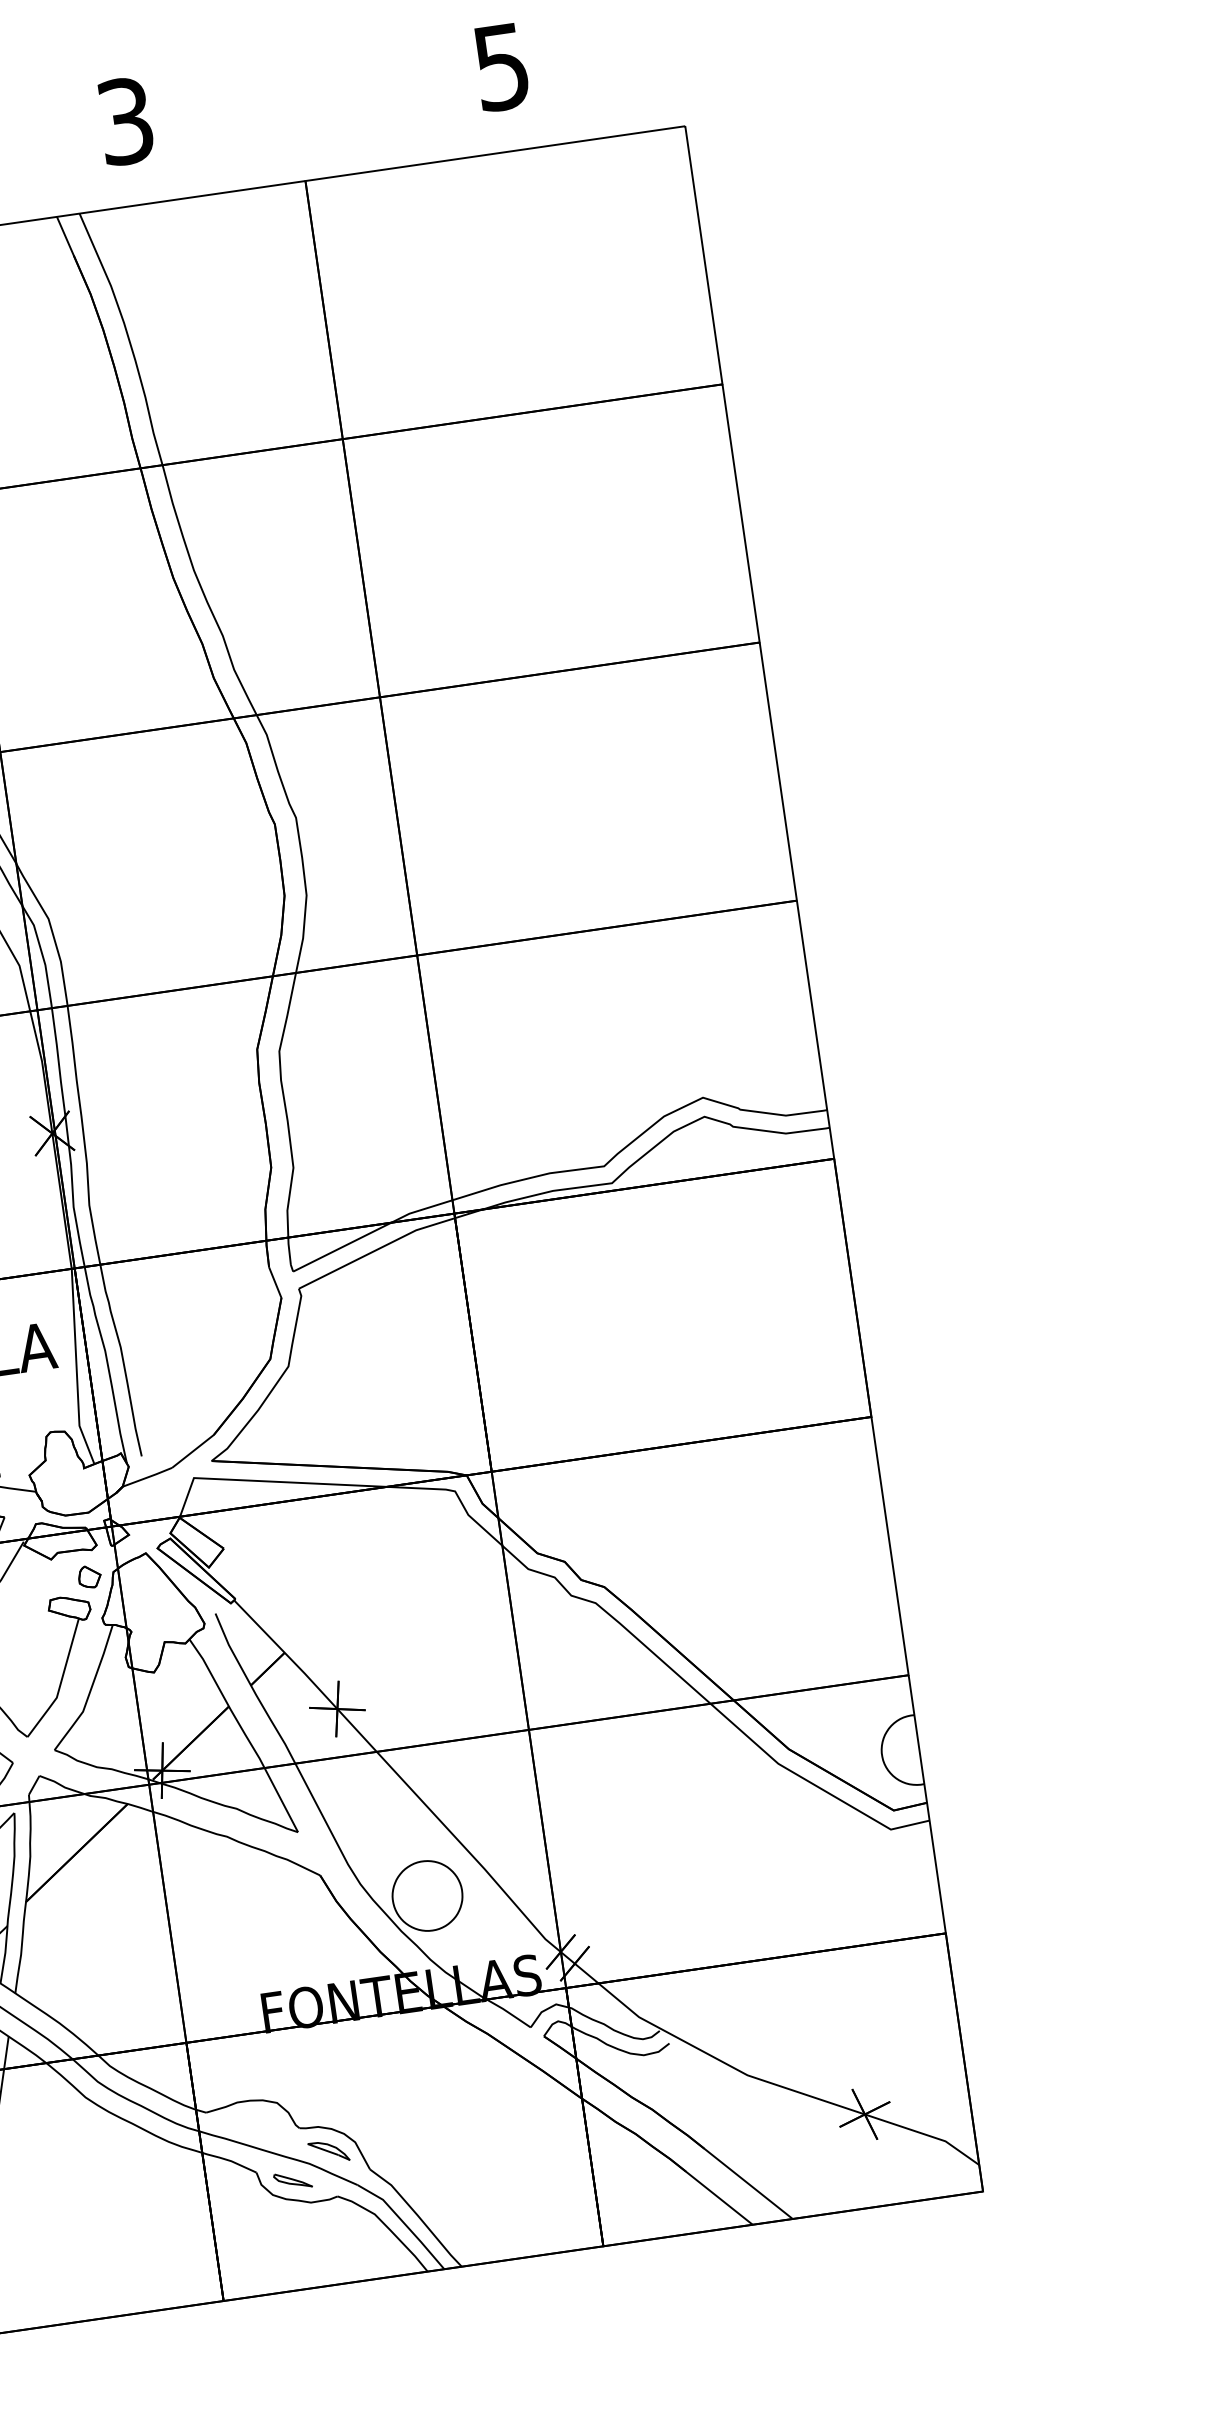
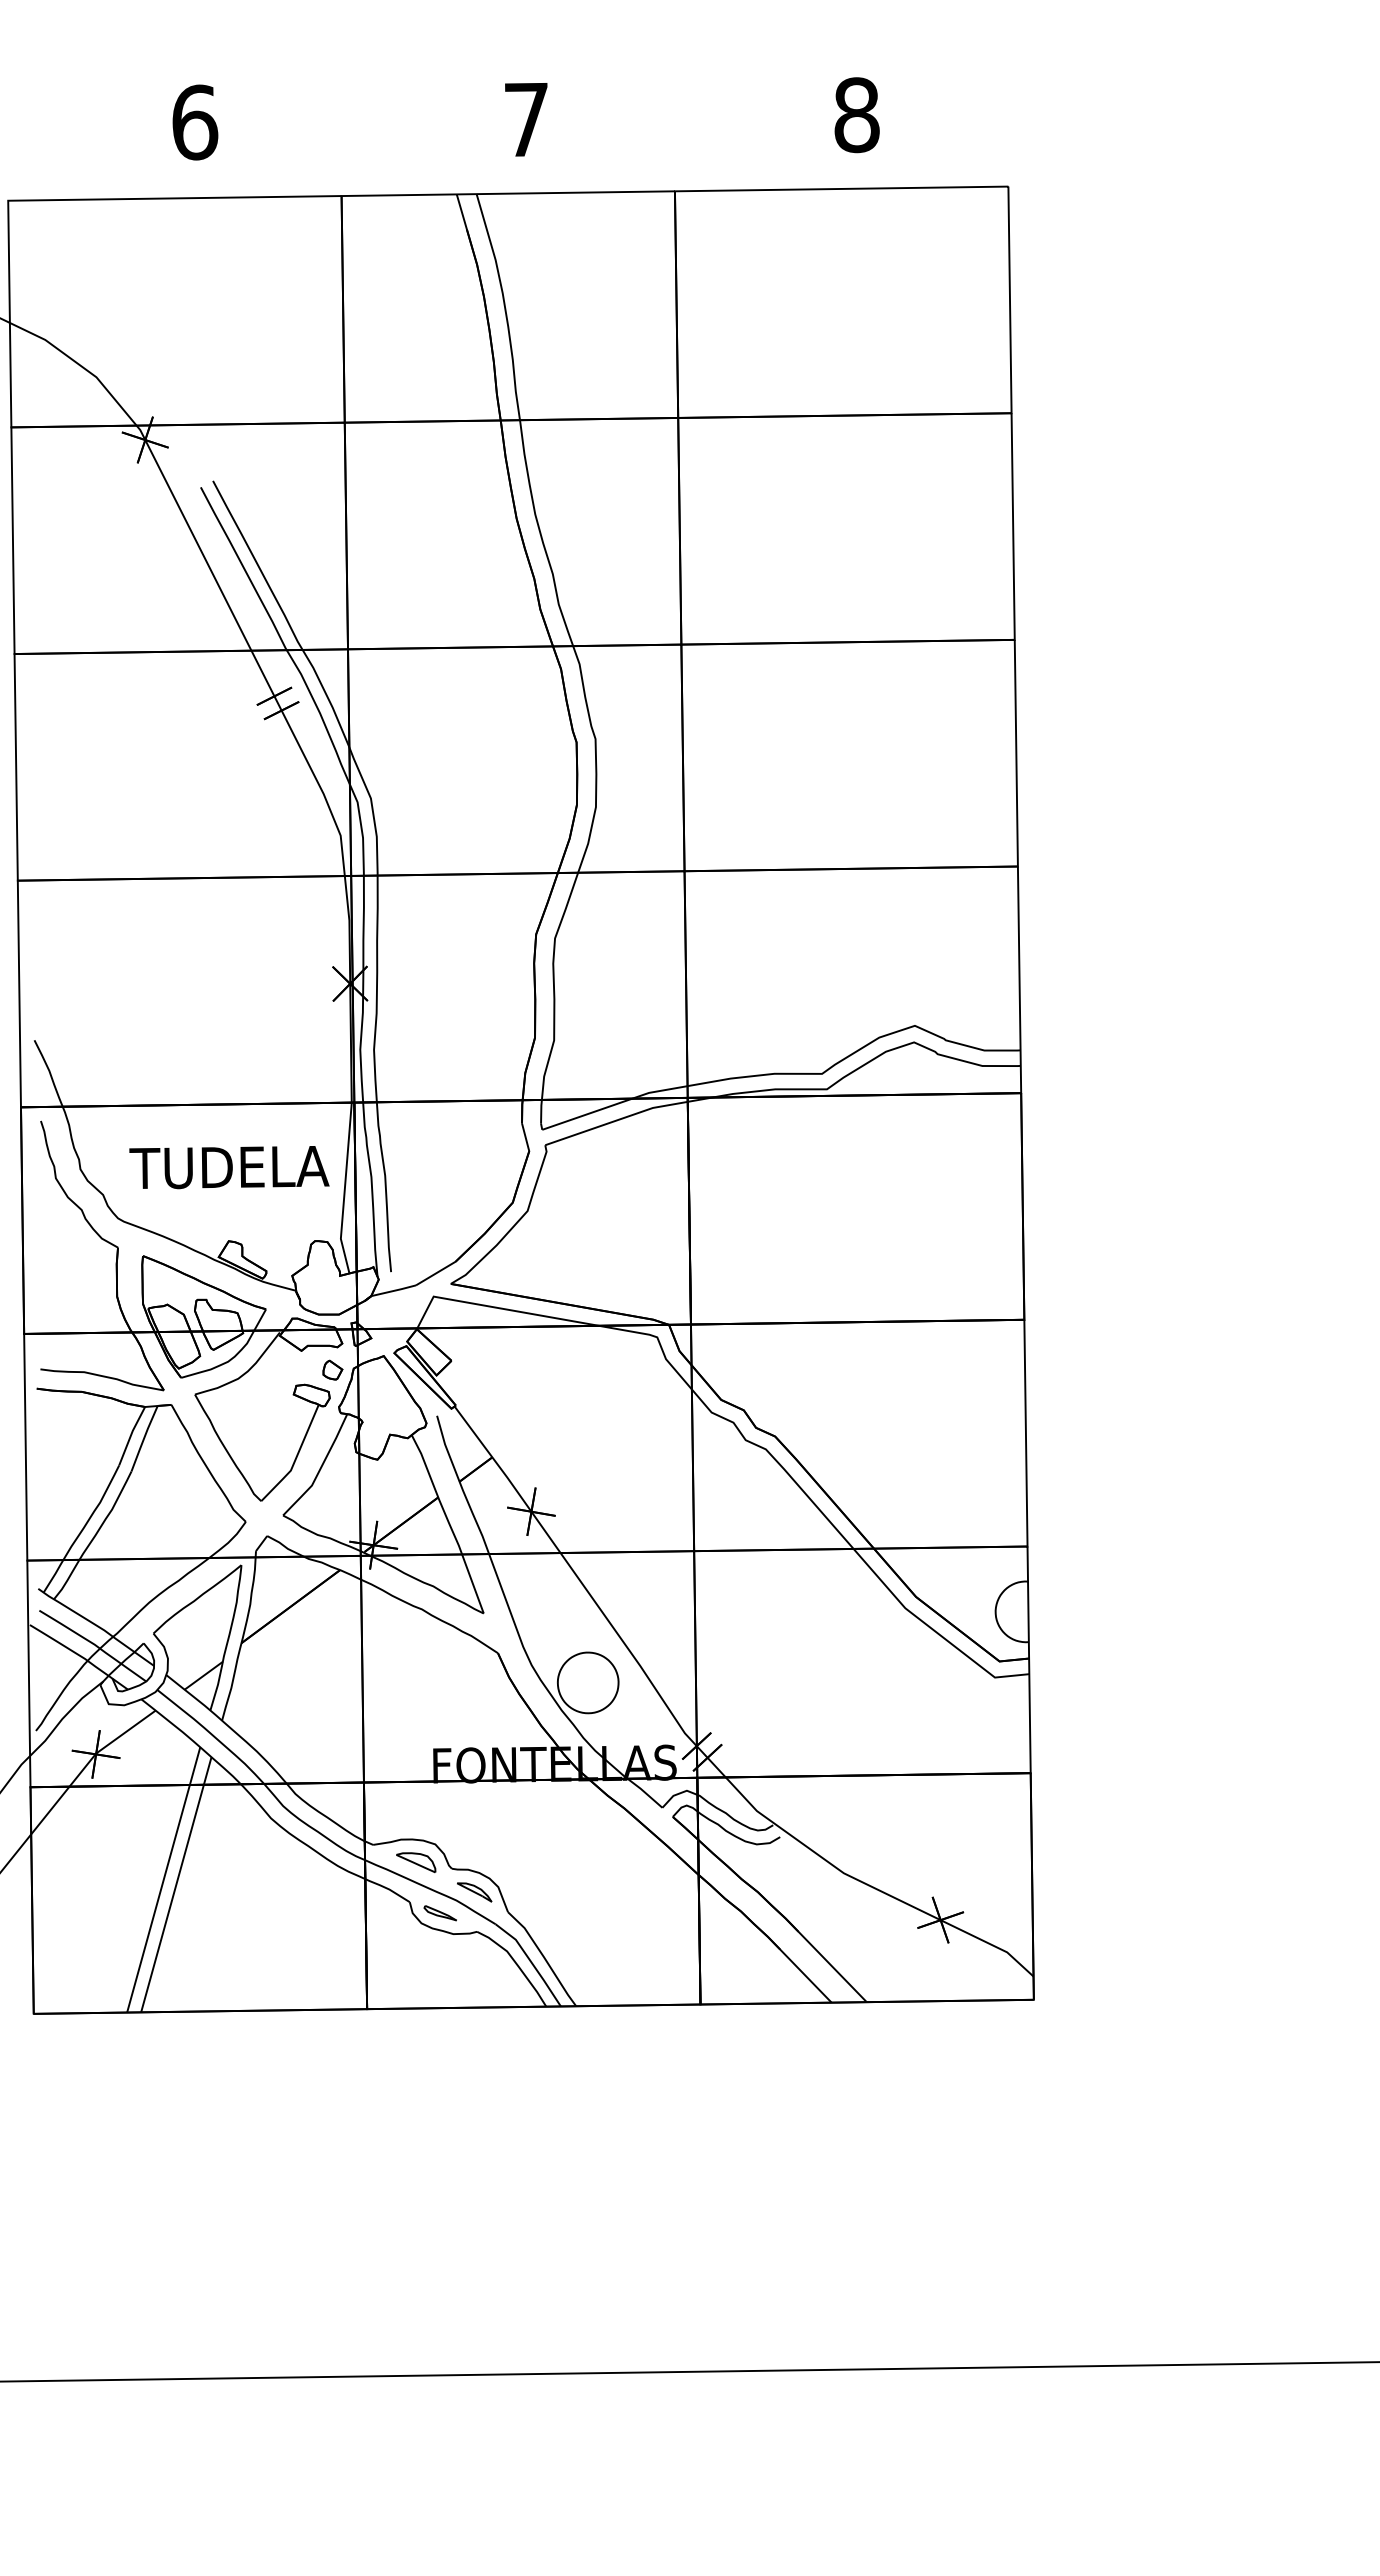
text: (501, 67) -> (856, 115), 5 -> 8
text: (125, 121) -> (526, 119), 3 -> 7
part: (258, 2126) -> (416, 1862), added

